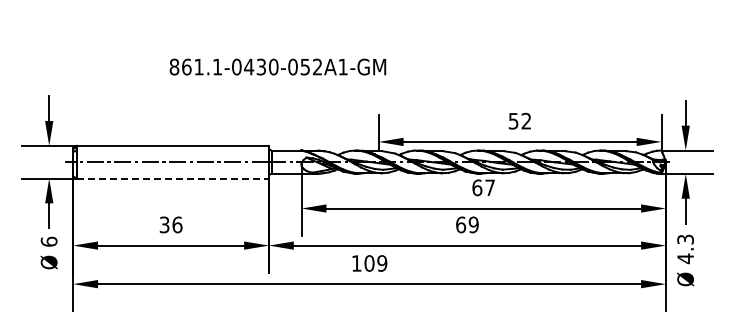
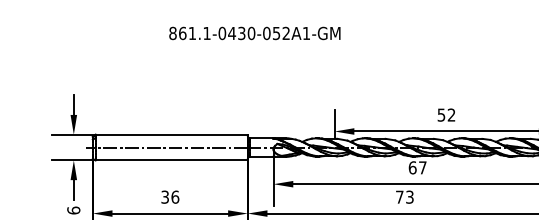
text: (277, 66) -> (254, 33), moved
line: (173, 178) -> (172, 160), dashed -> solid
text: (467, 224) -> (404, 196), 69 -> 73

